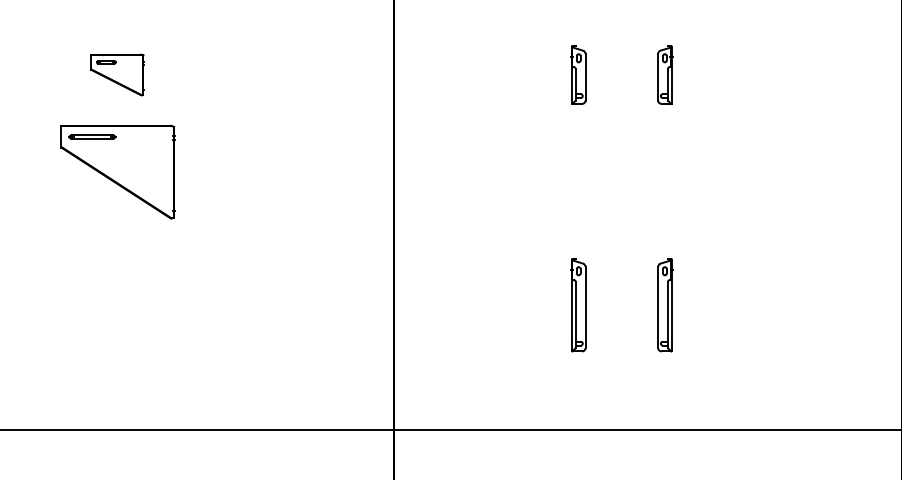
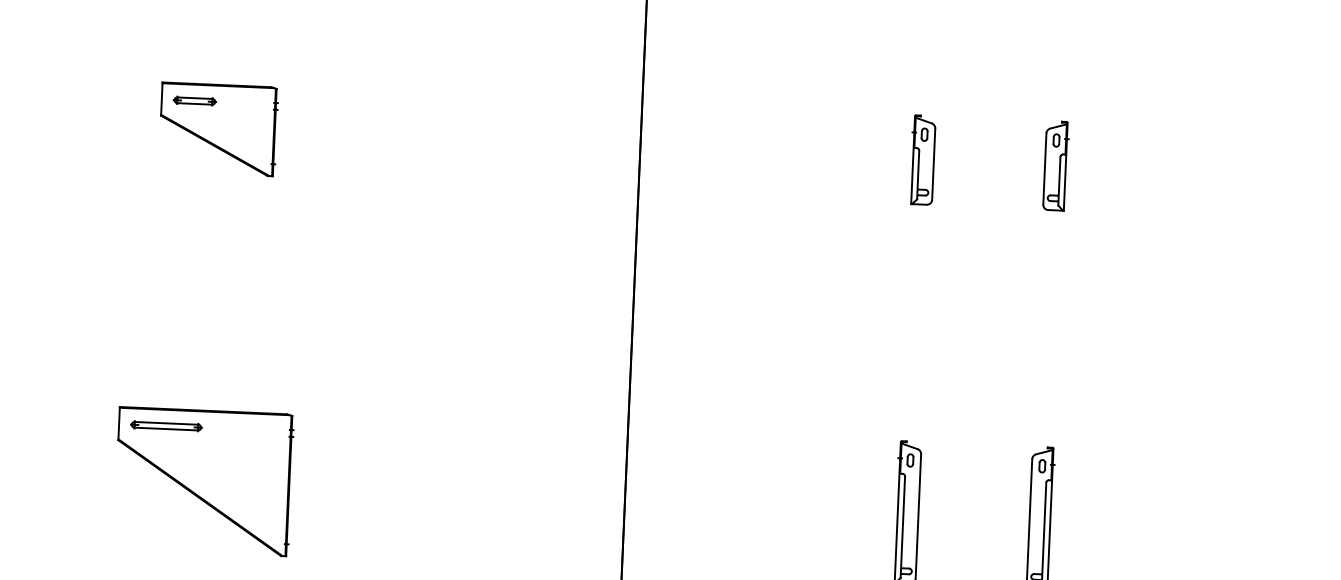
part: (117, 74) -> (218, 128), size x1.43
part: (117, 171) -> (202, 480), moved

